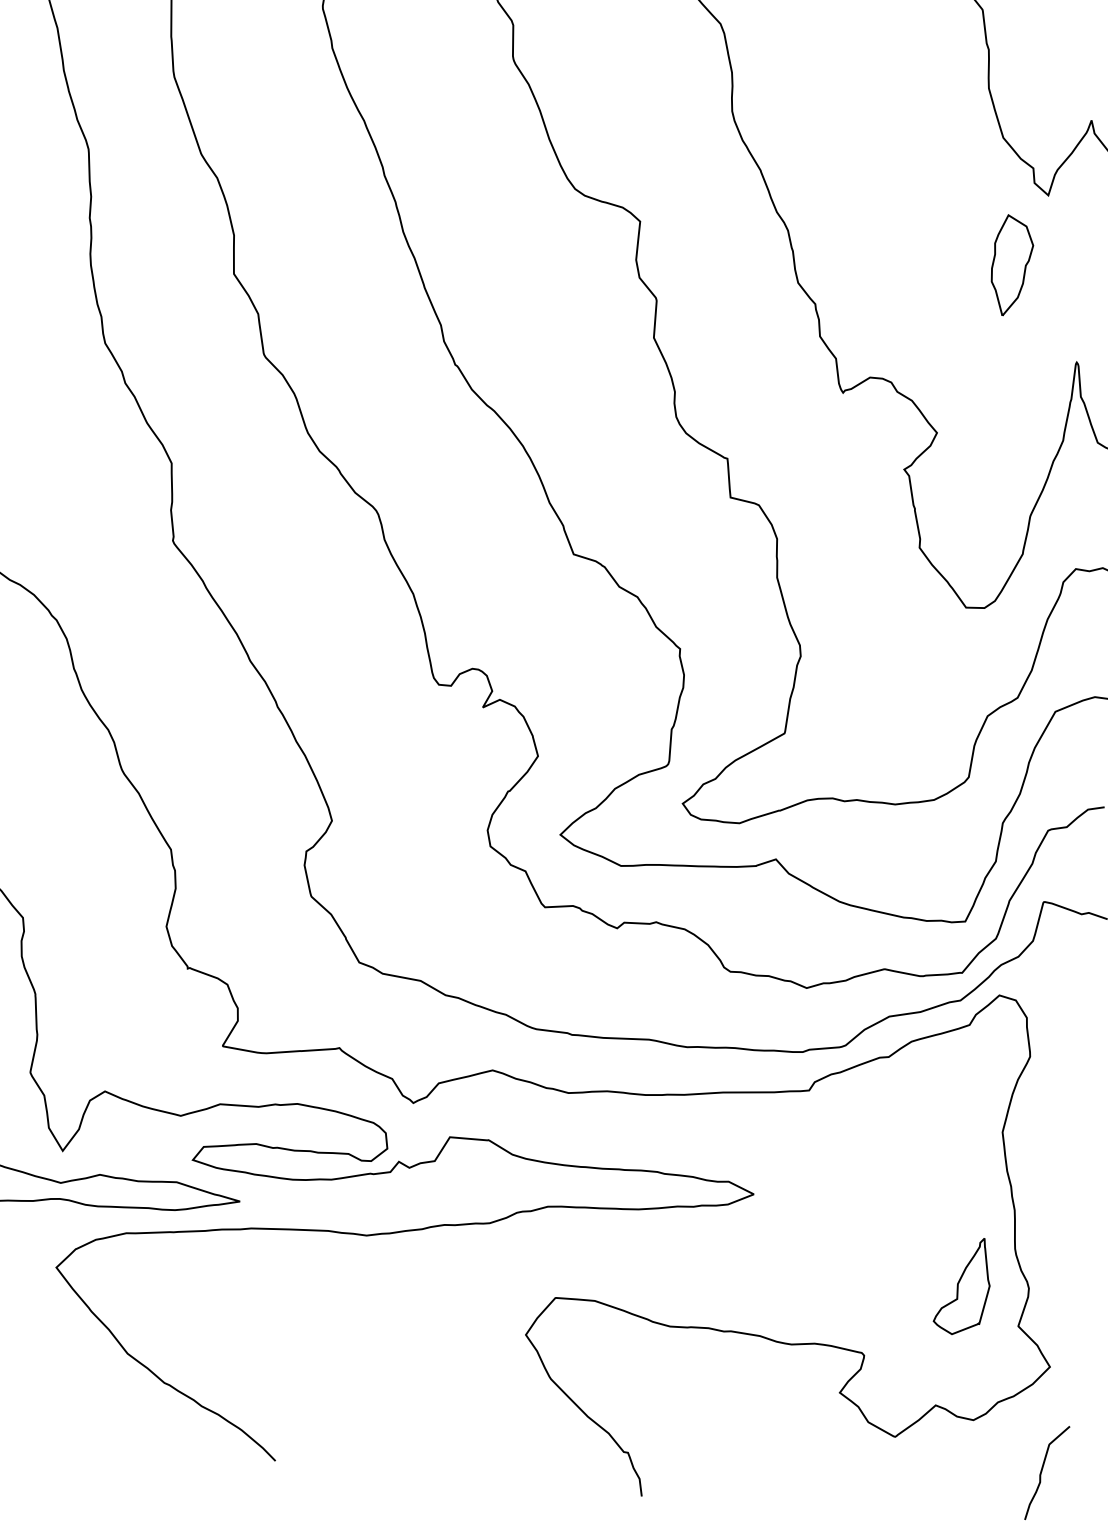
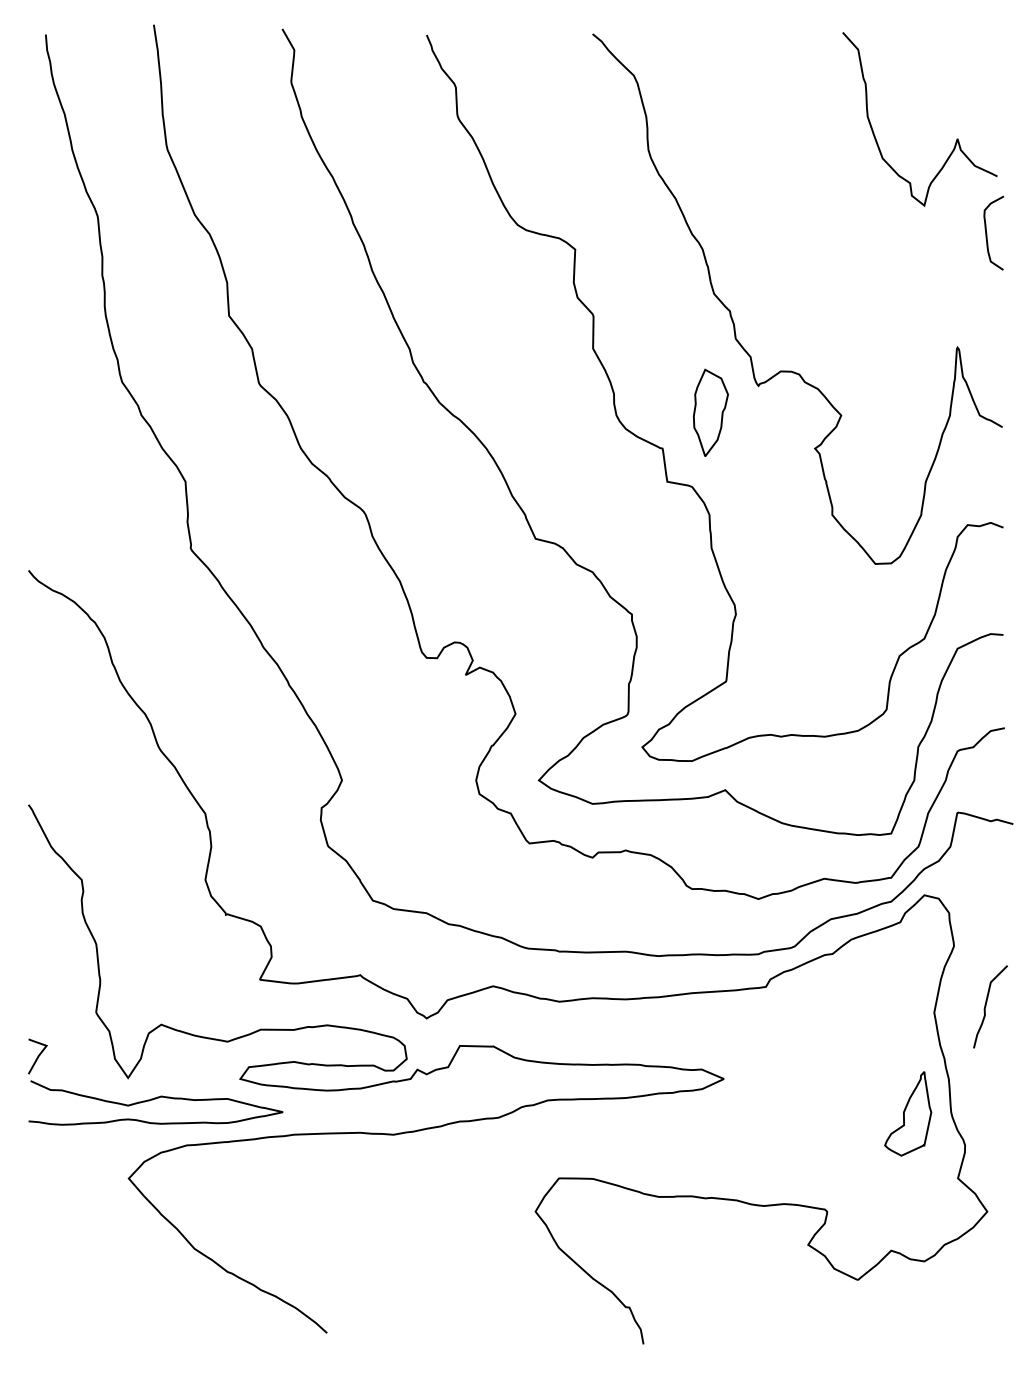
part: (1011, 265) -> (710, 412), moved
part: (963, 1285) -> (908, 1113), moved
curve: (1042, 1472) -> (986, 1006), moved

